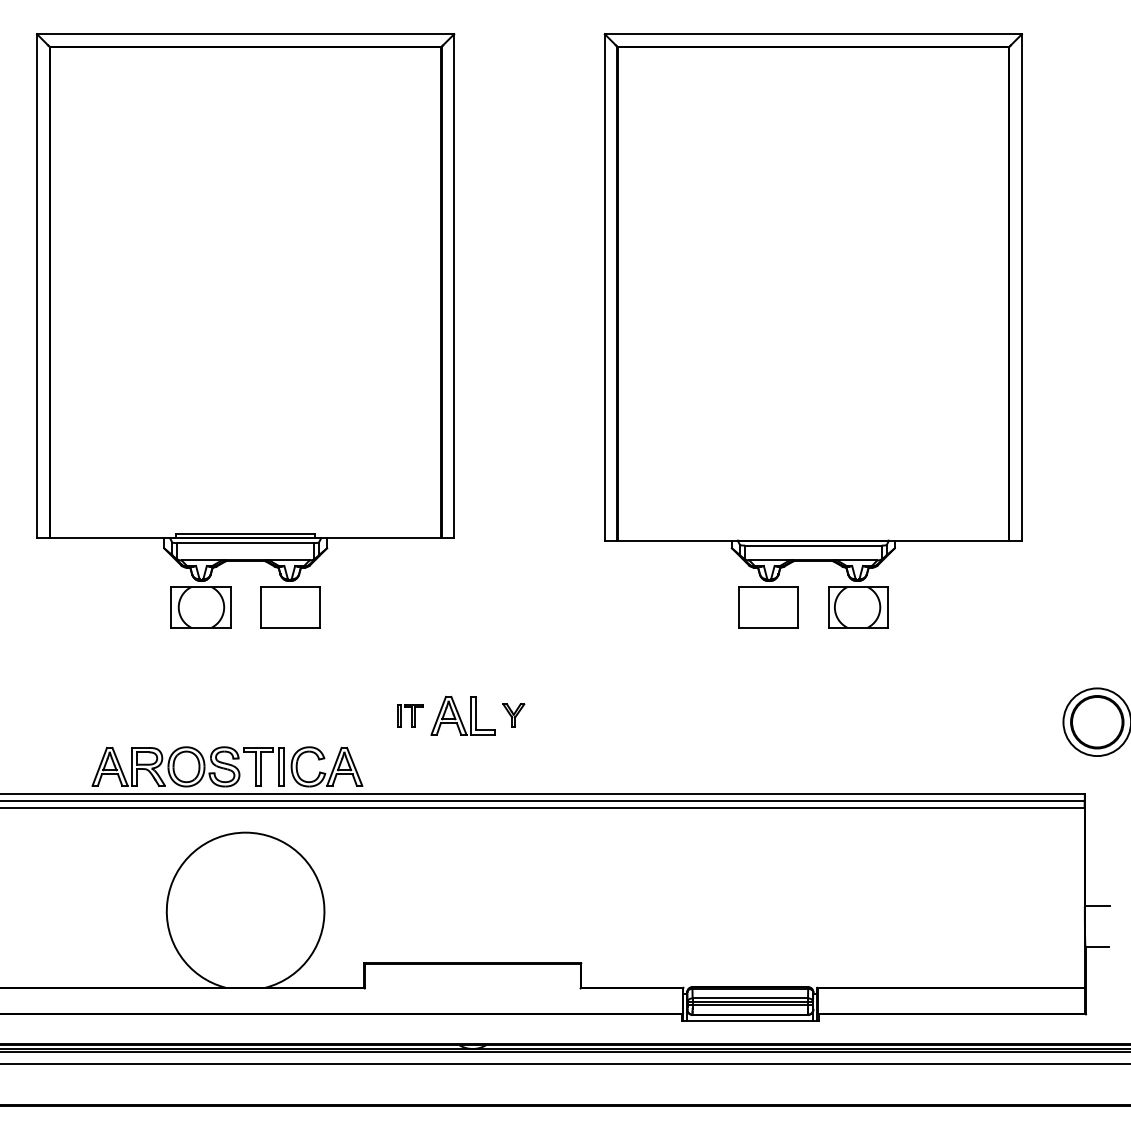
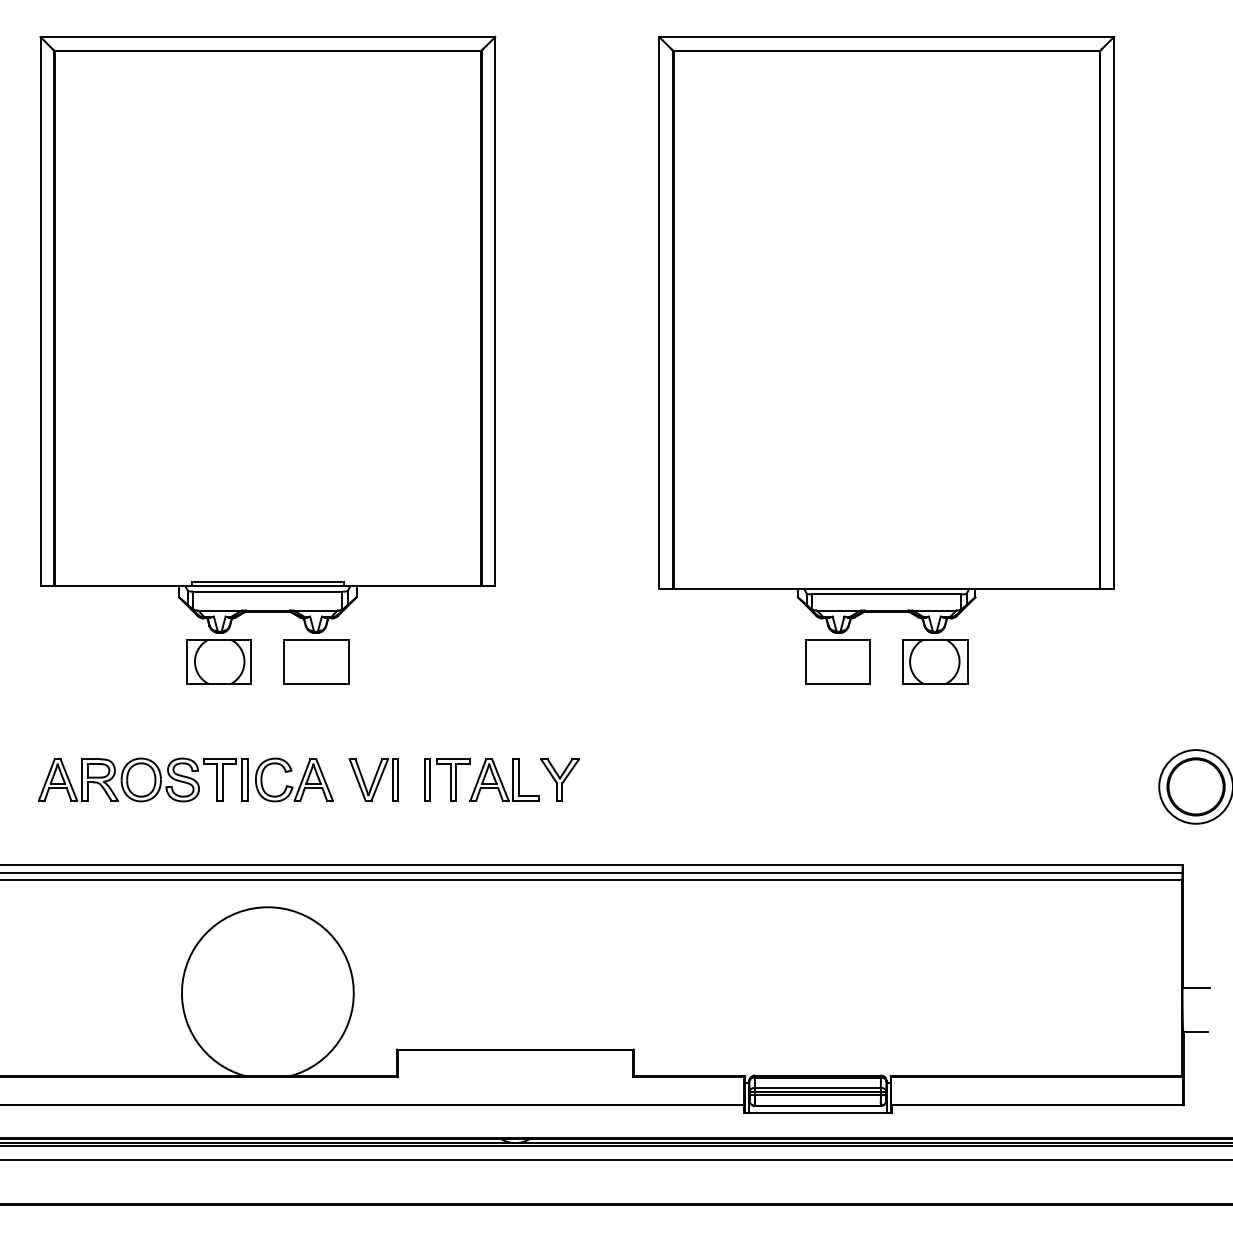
part: (342, 715) -> (373, 779), added
part: (410, 715) -> (447, 779), size x1.67
part: (513, 715) -> (559, 779), size x1.67
part: (227, 766) -> (185, 779), moved

